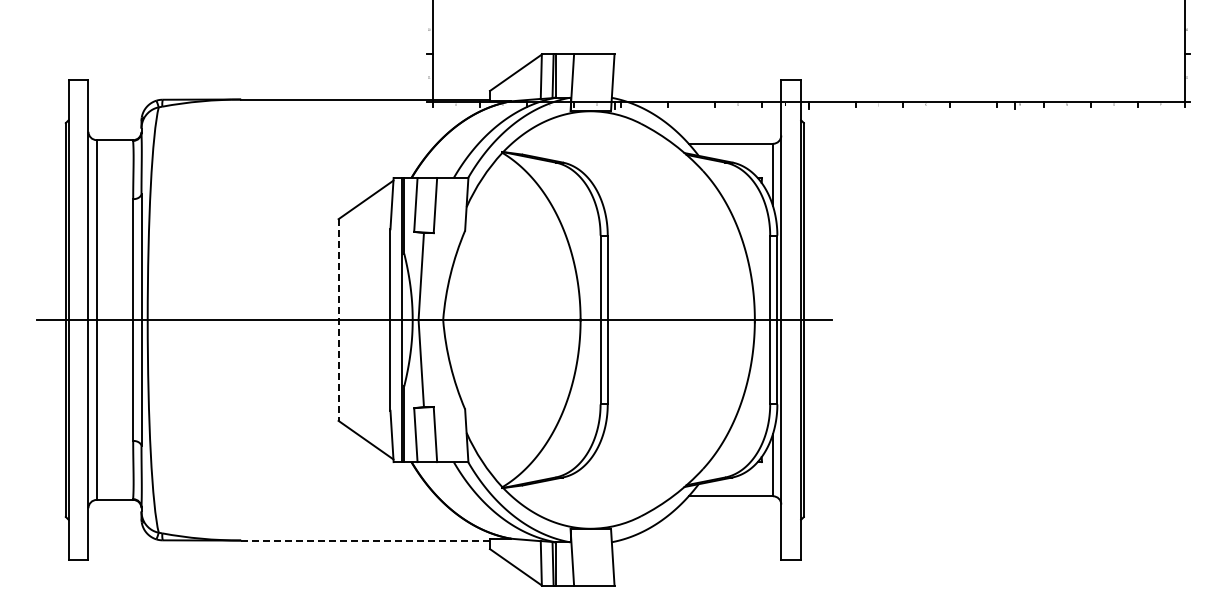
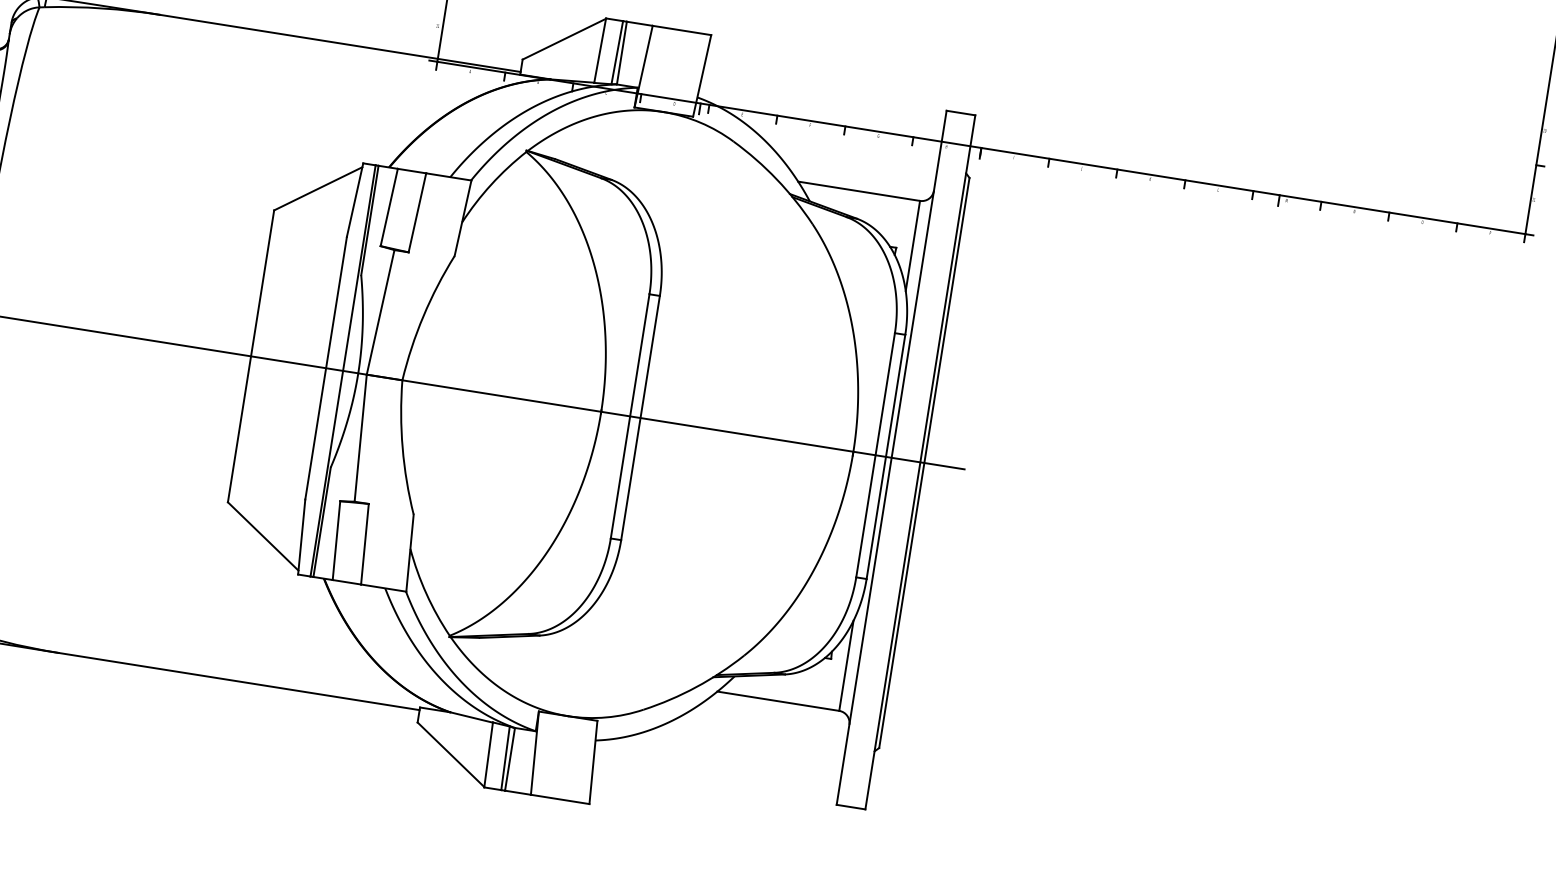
line: (338, 320) -> (250, 356), dashed -> solid
line: (366, 540) -> (240, 681), dashed -> solid

